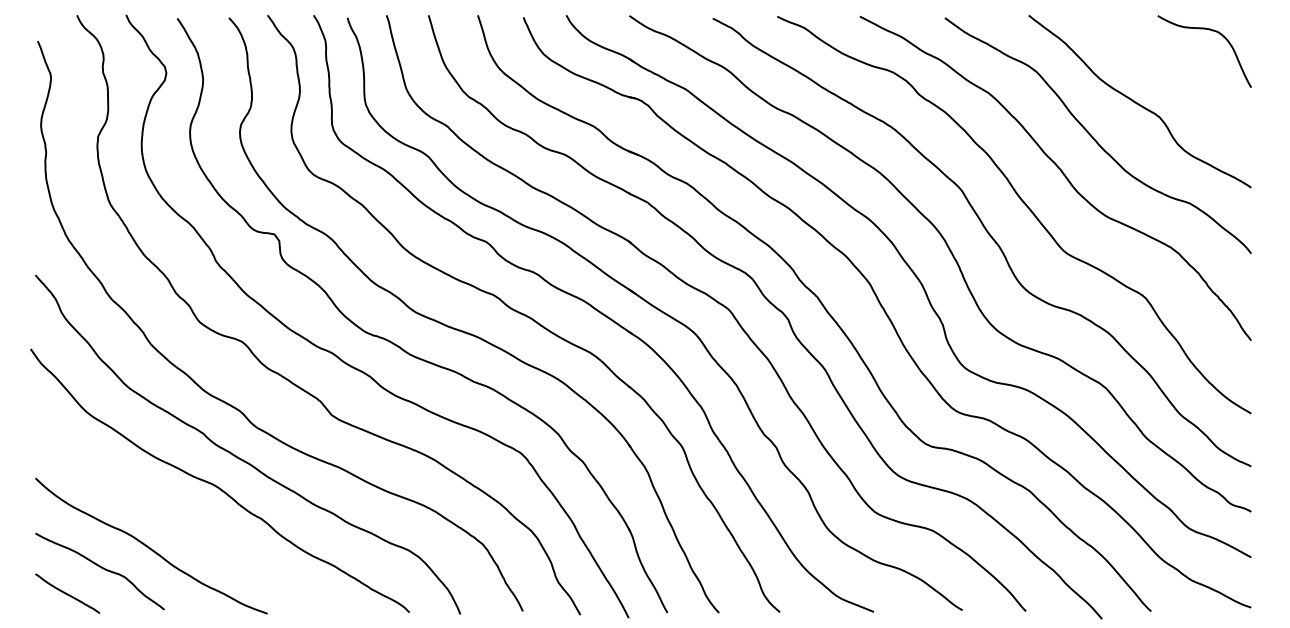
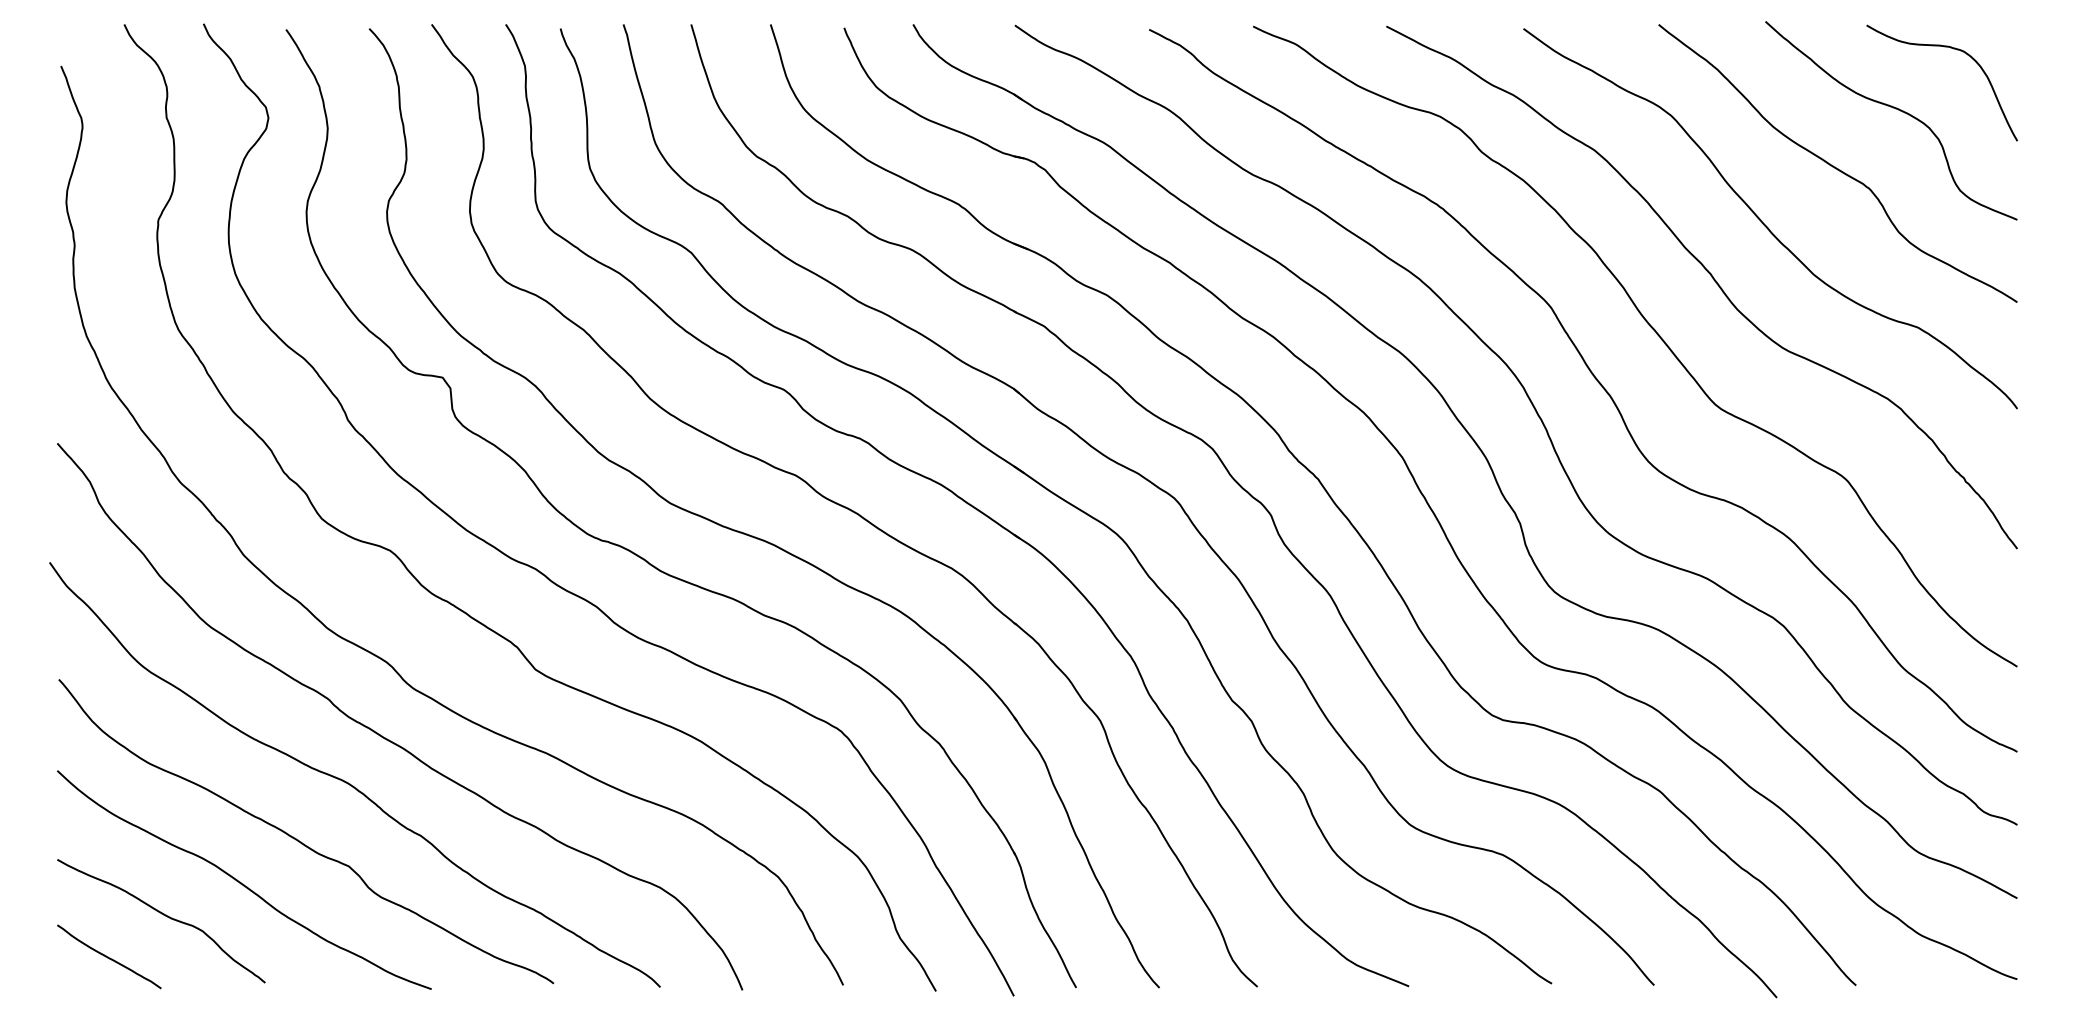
curve: (1175, 68) -> (1895, 110), added
curve: (186, 521) -> (300, 840), added

